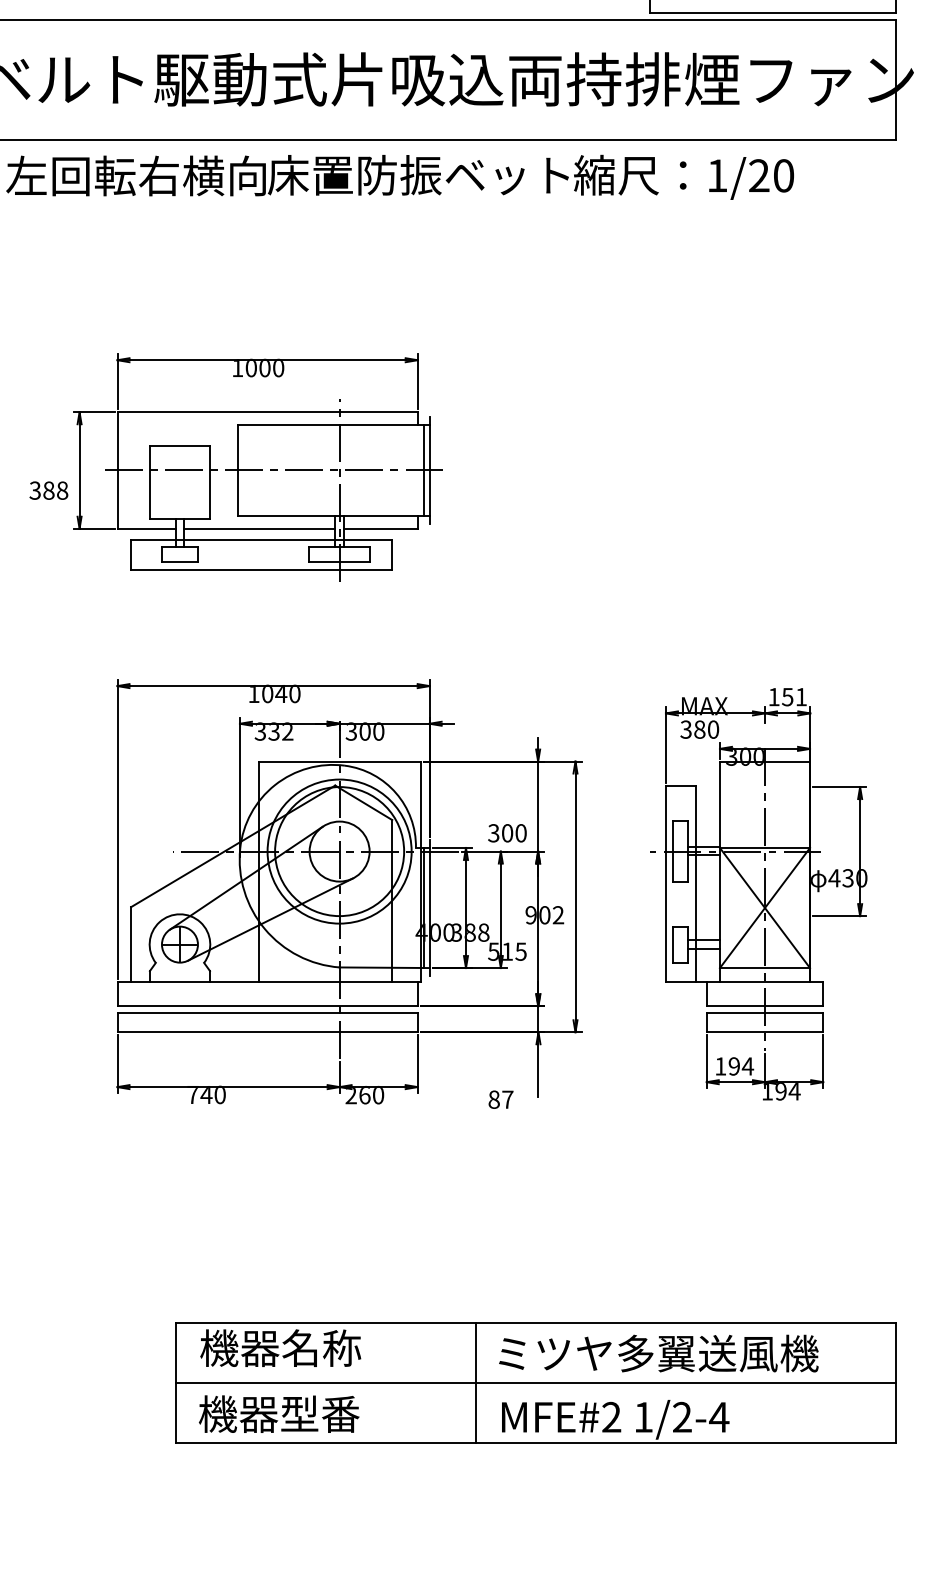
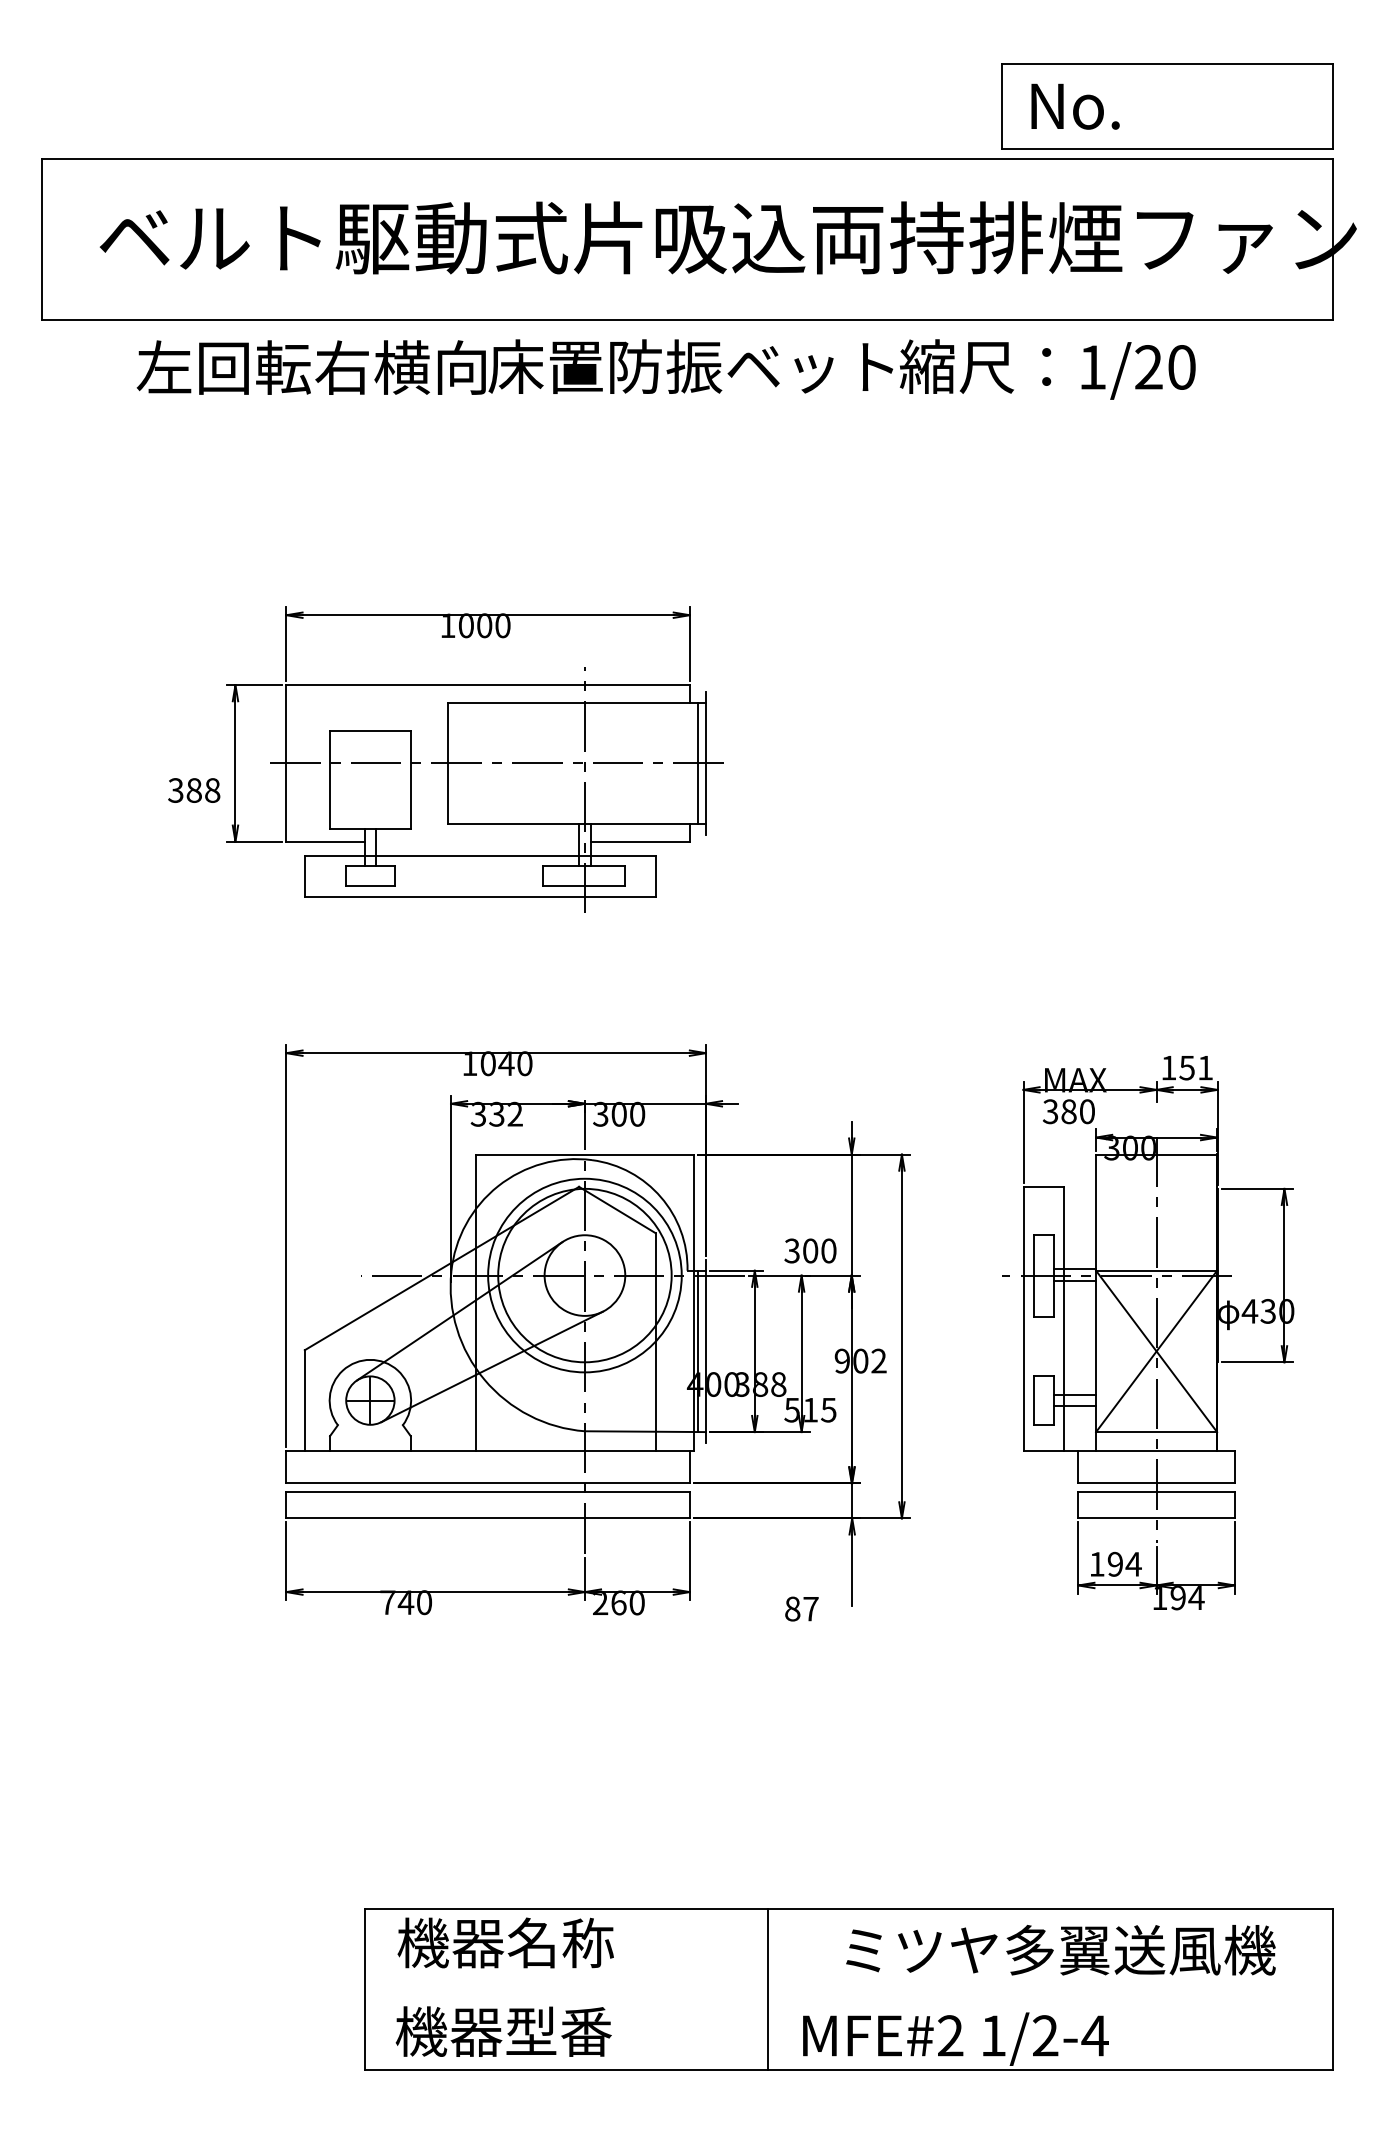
line: (259, 528) -> (477, 841), removed
text: (658, 1353) -> (1060, 1950), moved
line: (535, 1382) -> (848, 1989), removed

